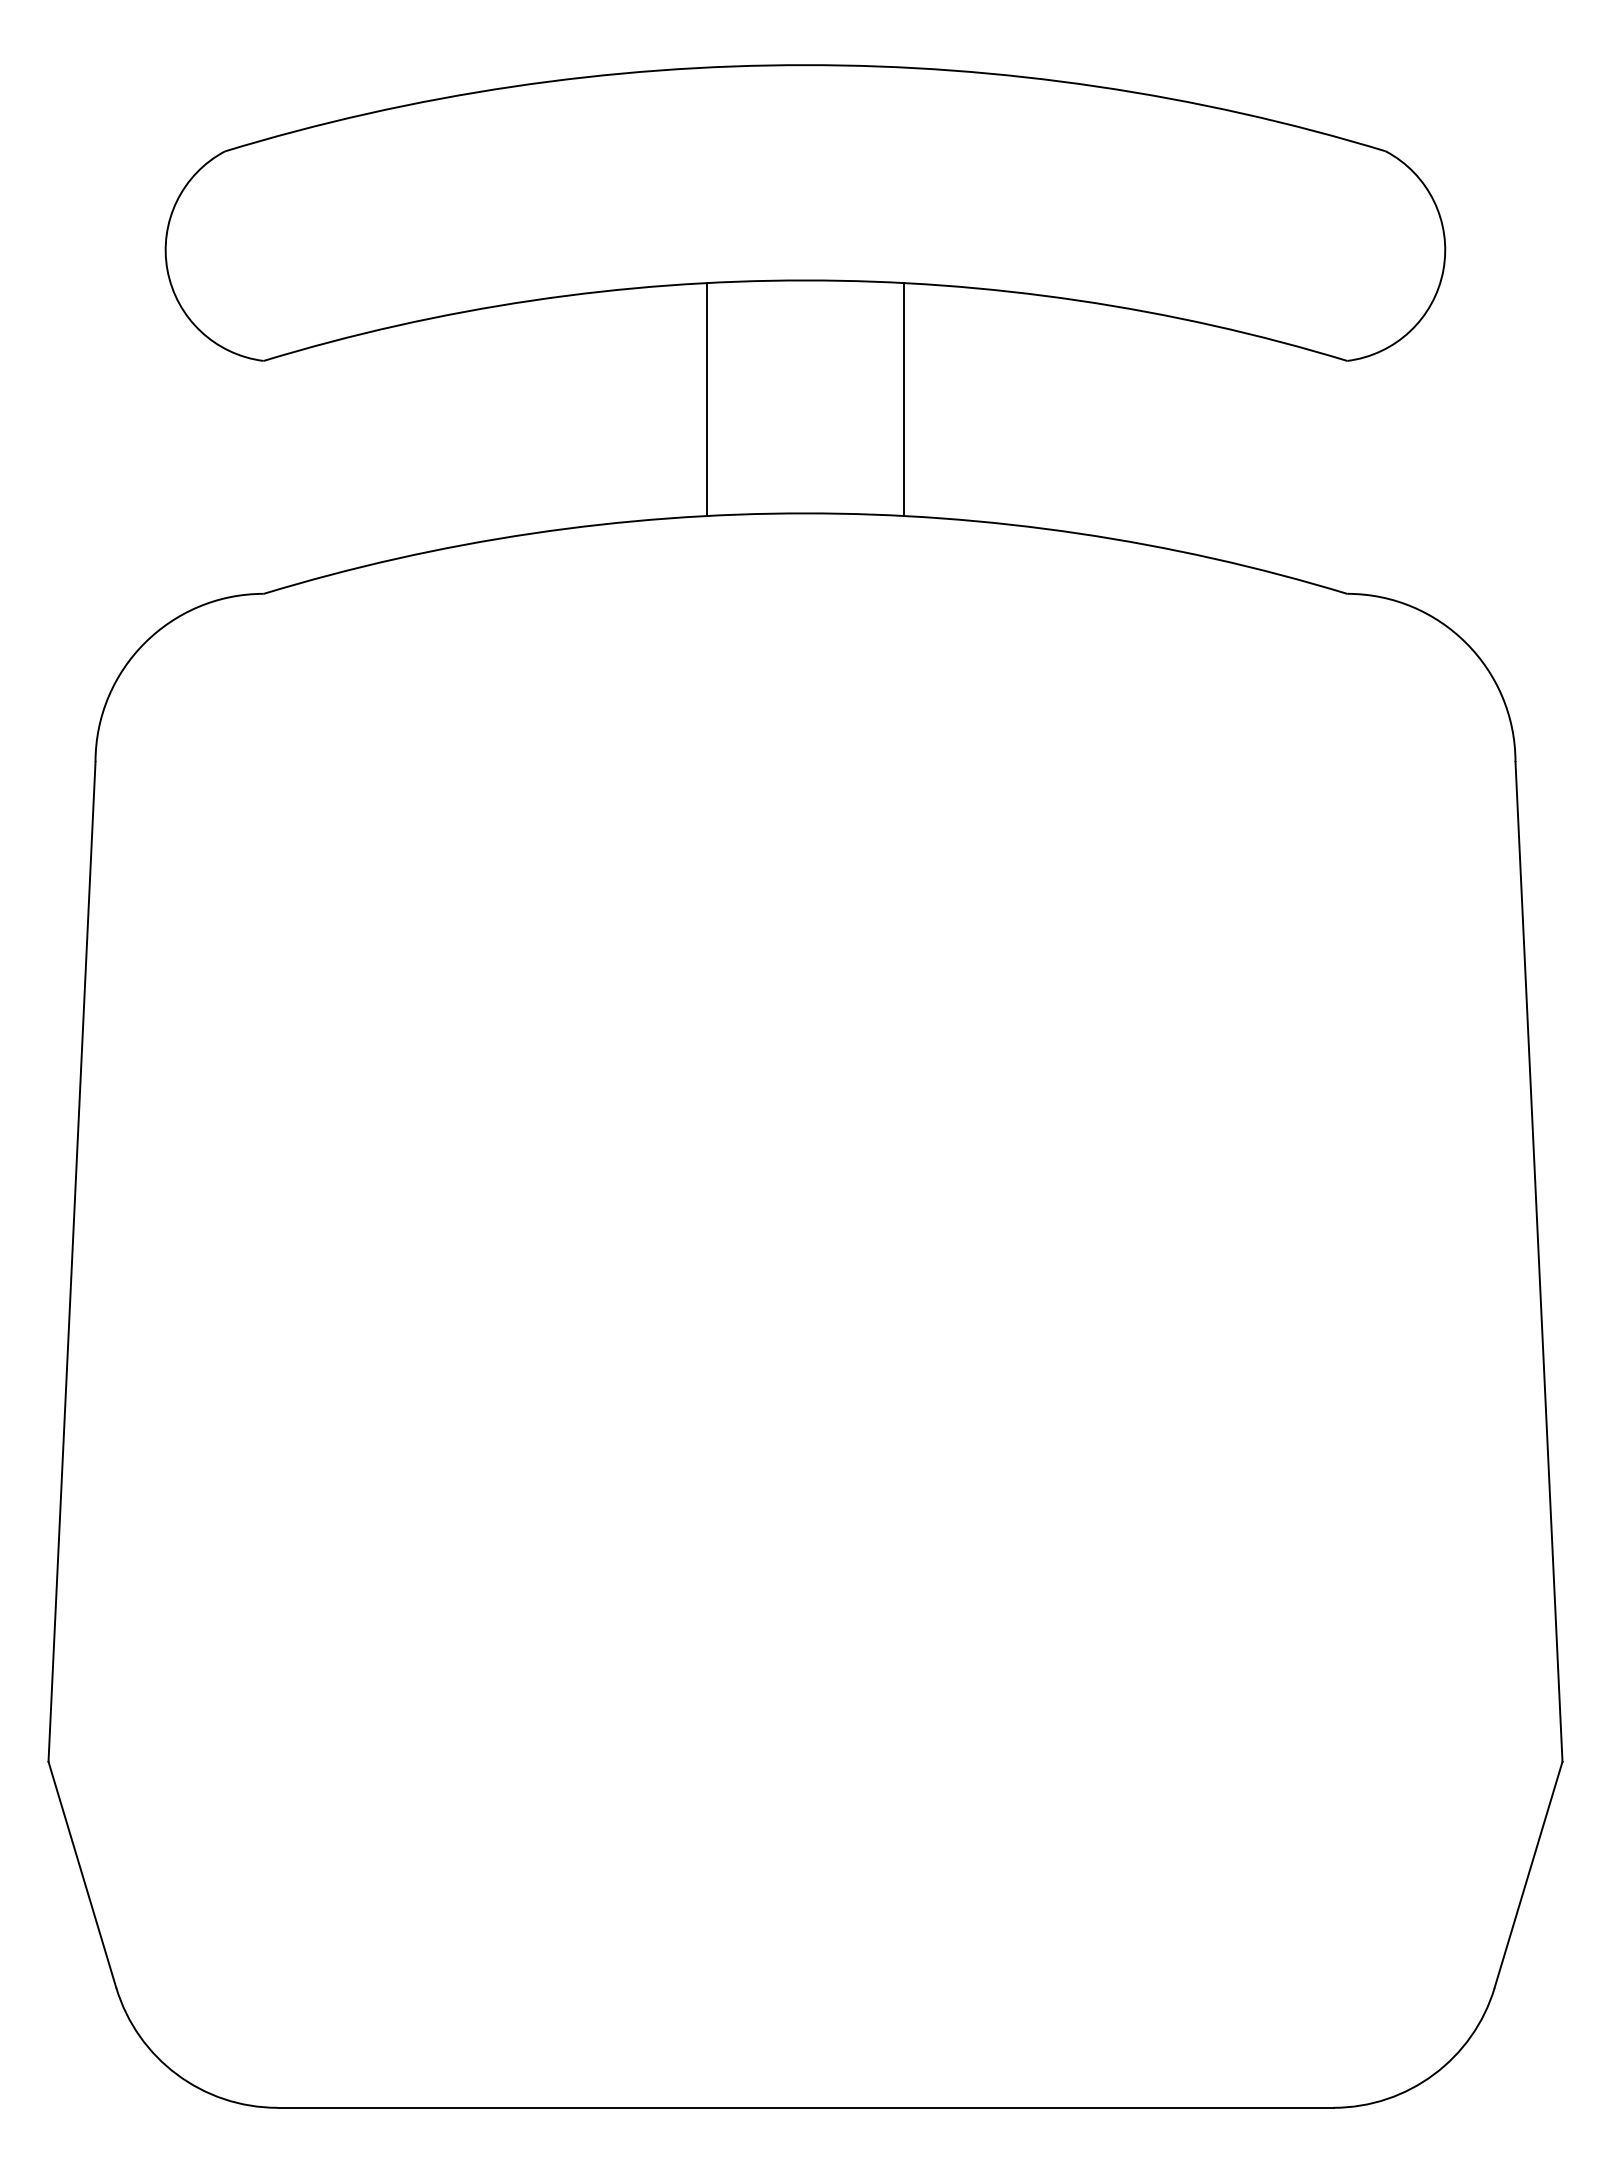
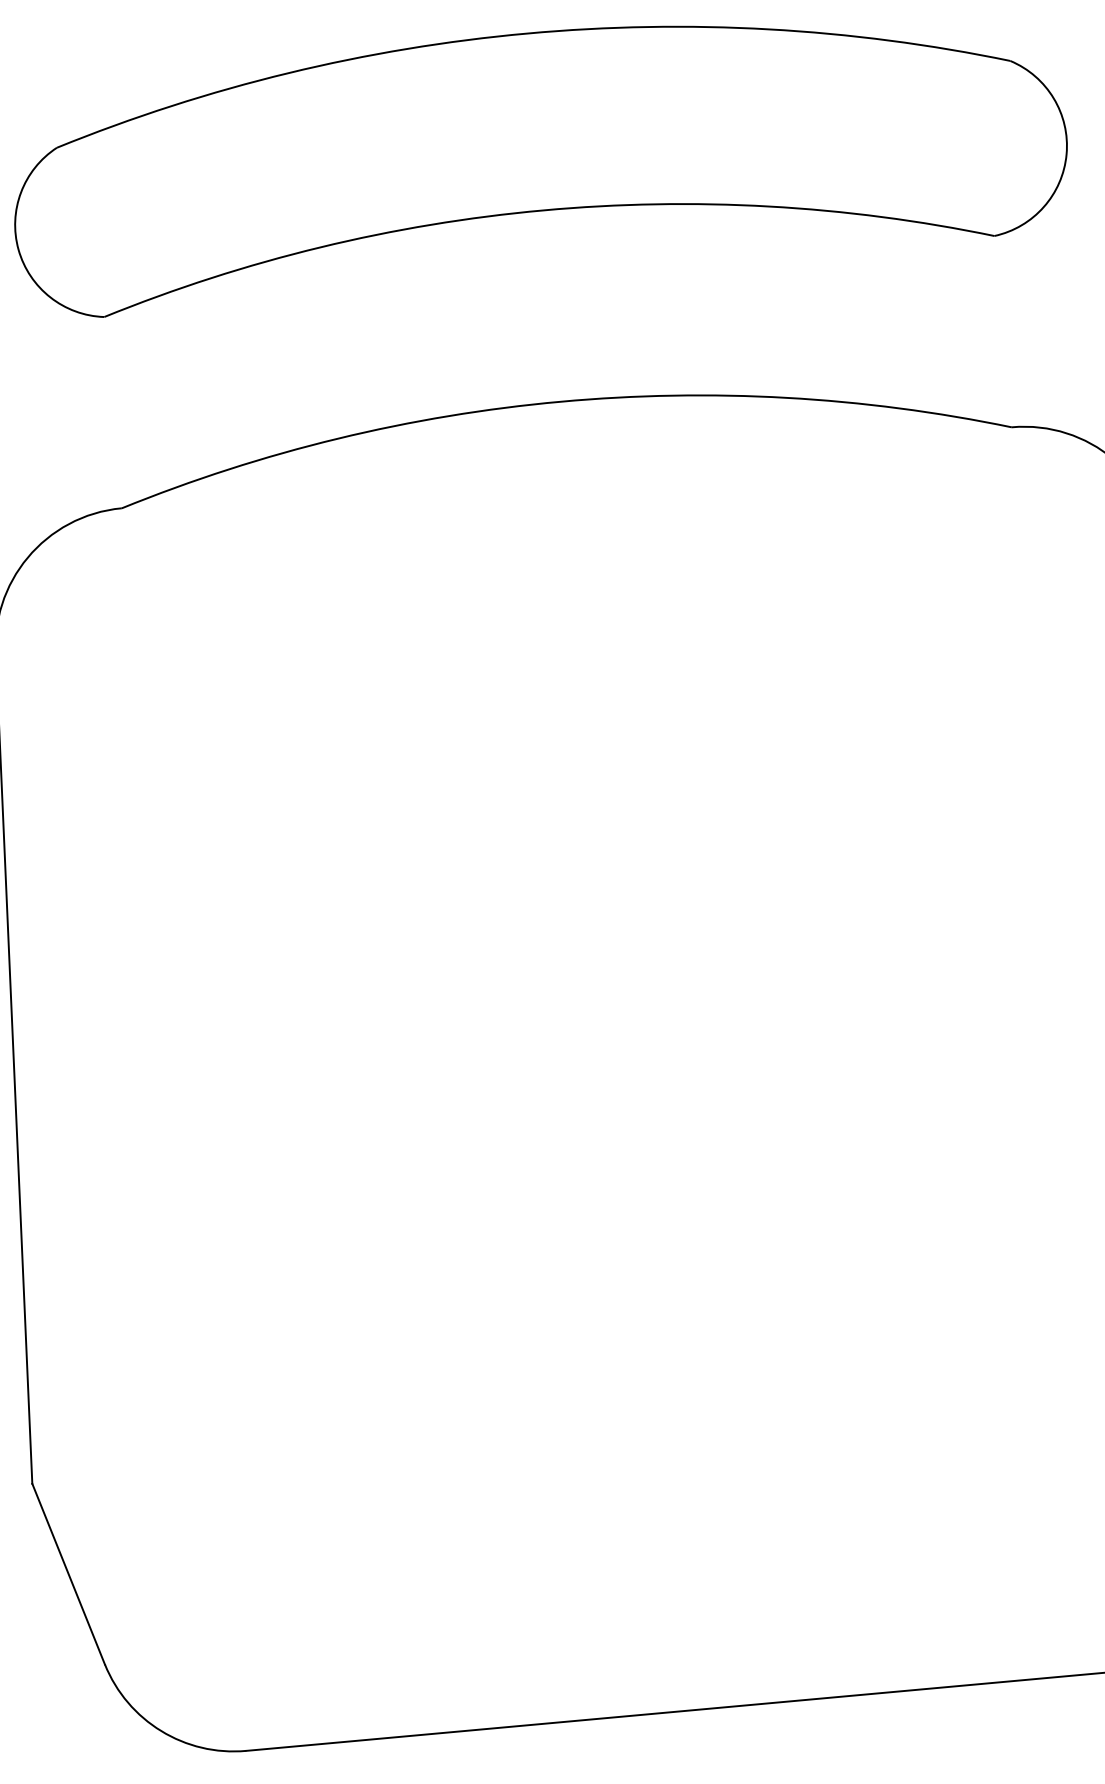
line: (706, 399) -> (470, 315), removed
line: (904, 399) -> (633, 300), removed

